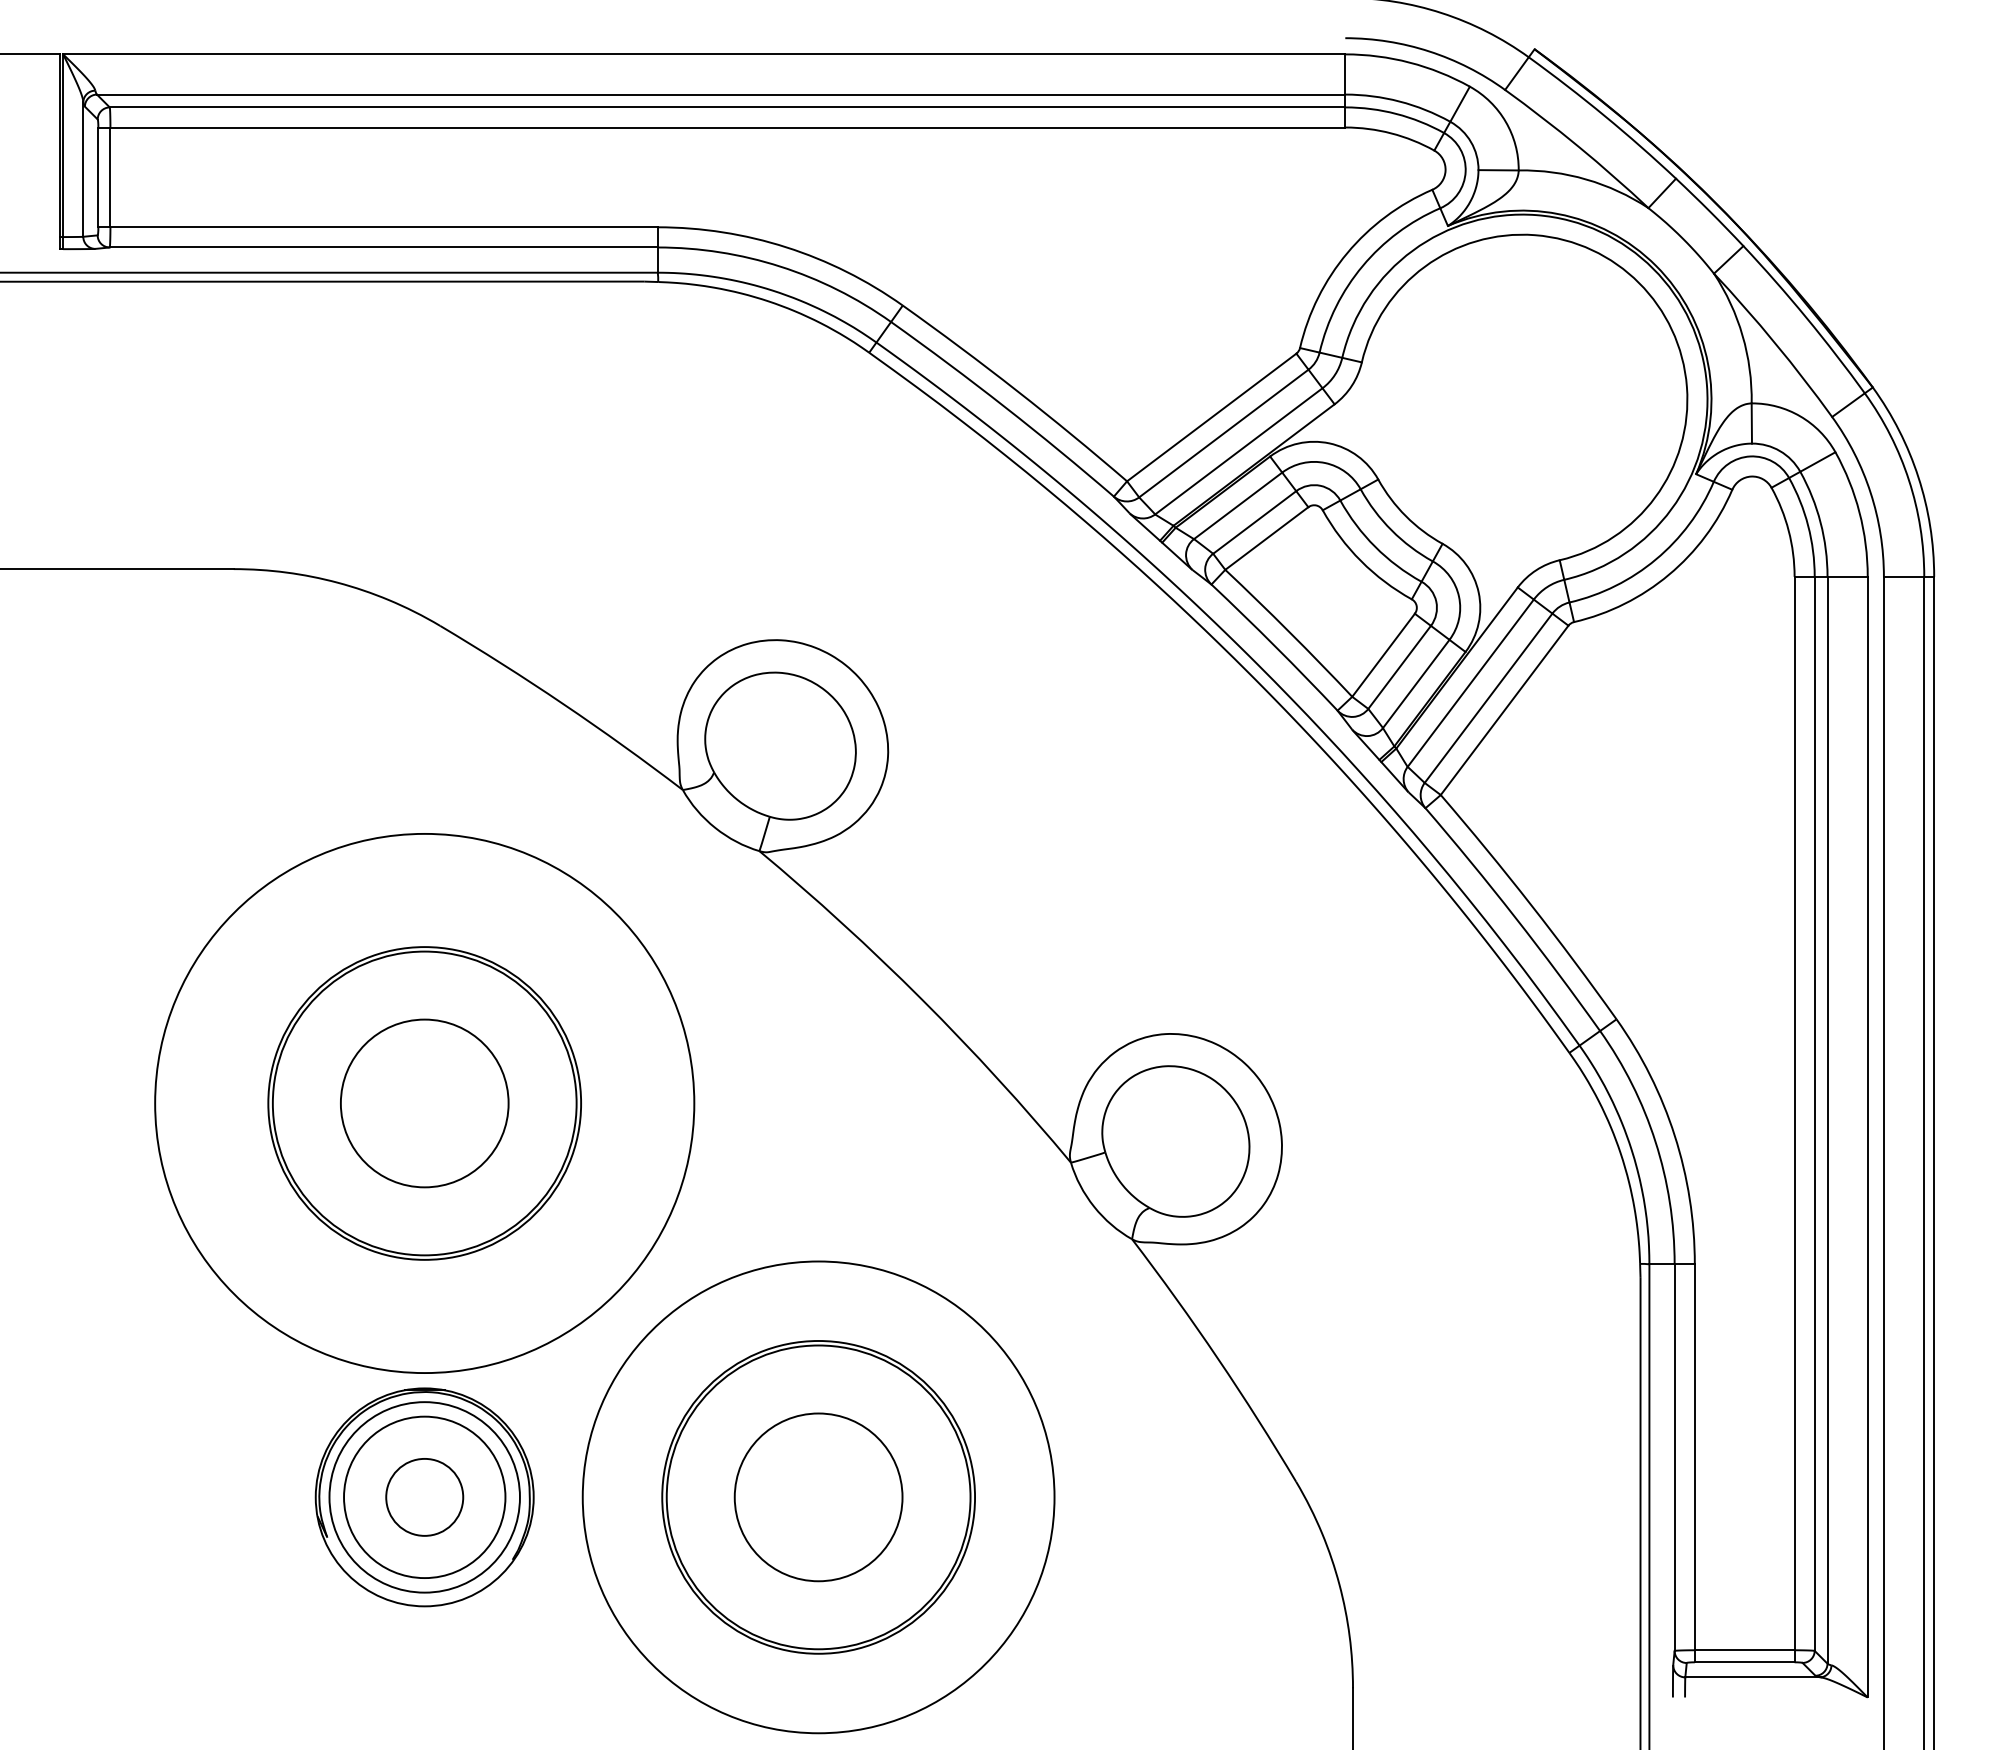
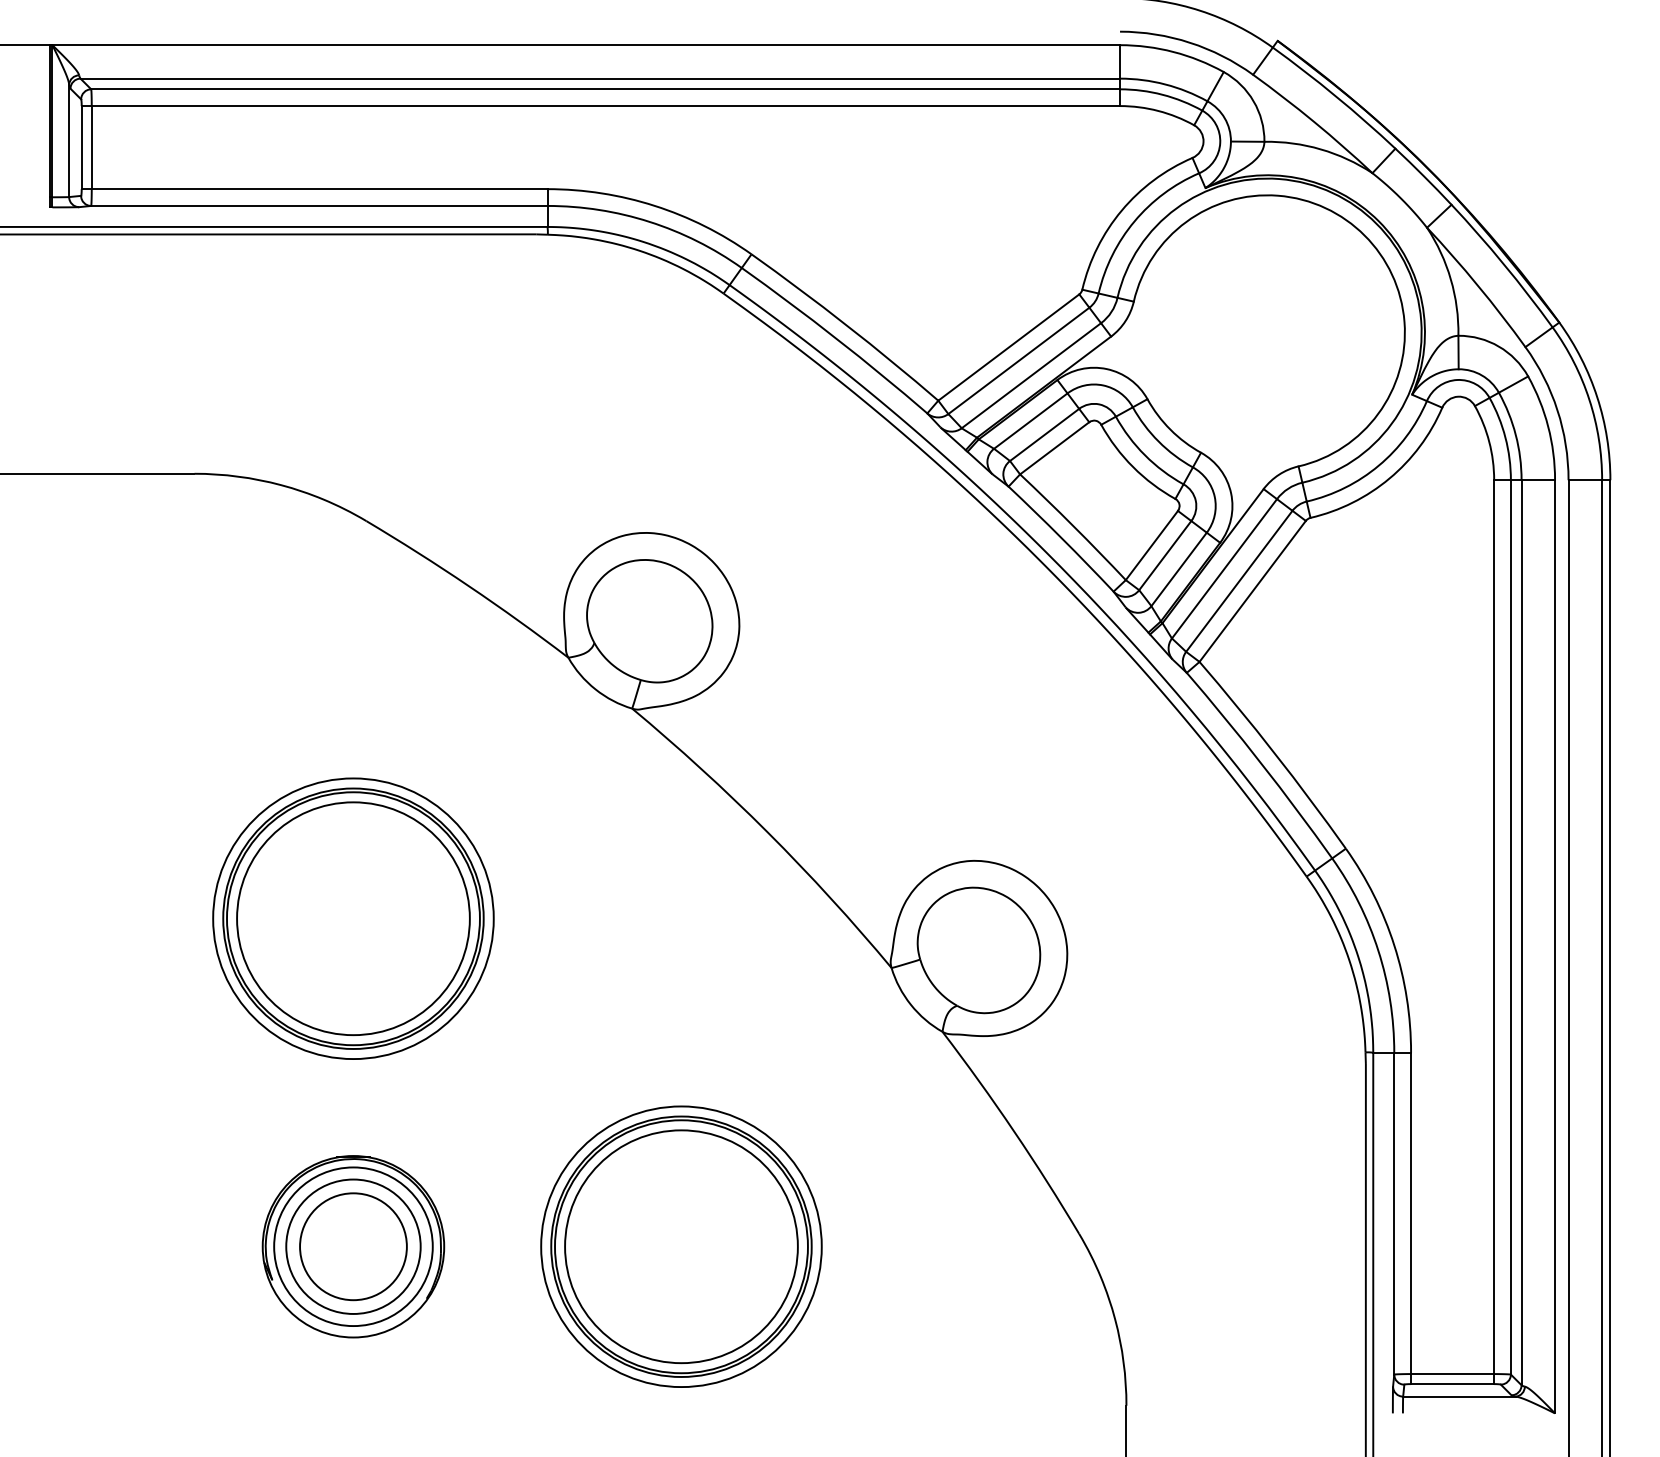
circle: (424, 1102) -> (353, 917), size x0.62
circle: (424, 1103) -> (353, 918), size x1.67
circle: (818, 1496) -> (681, 1246), size x0.71
circle: (424, 1497) -> (353, 1246), size x1.67
circle: (818, 1497) -> (681, 1246), size x1.67

